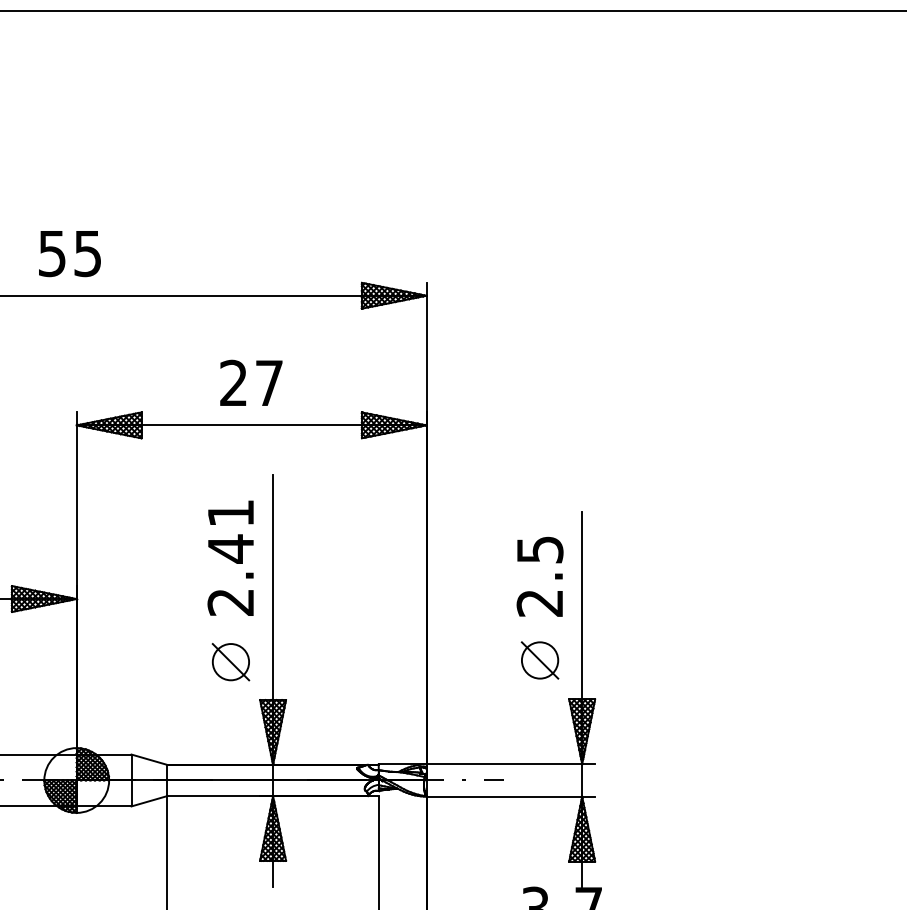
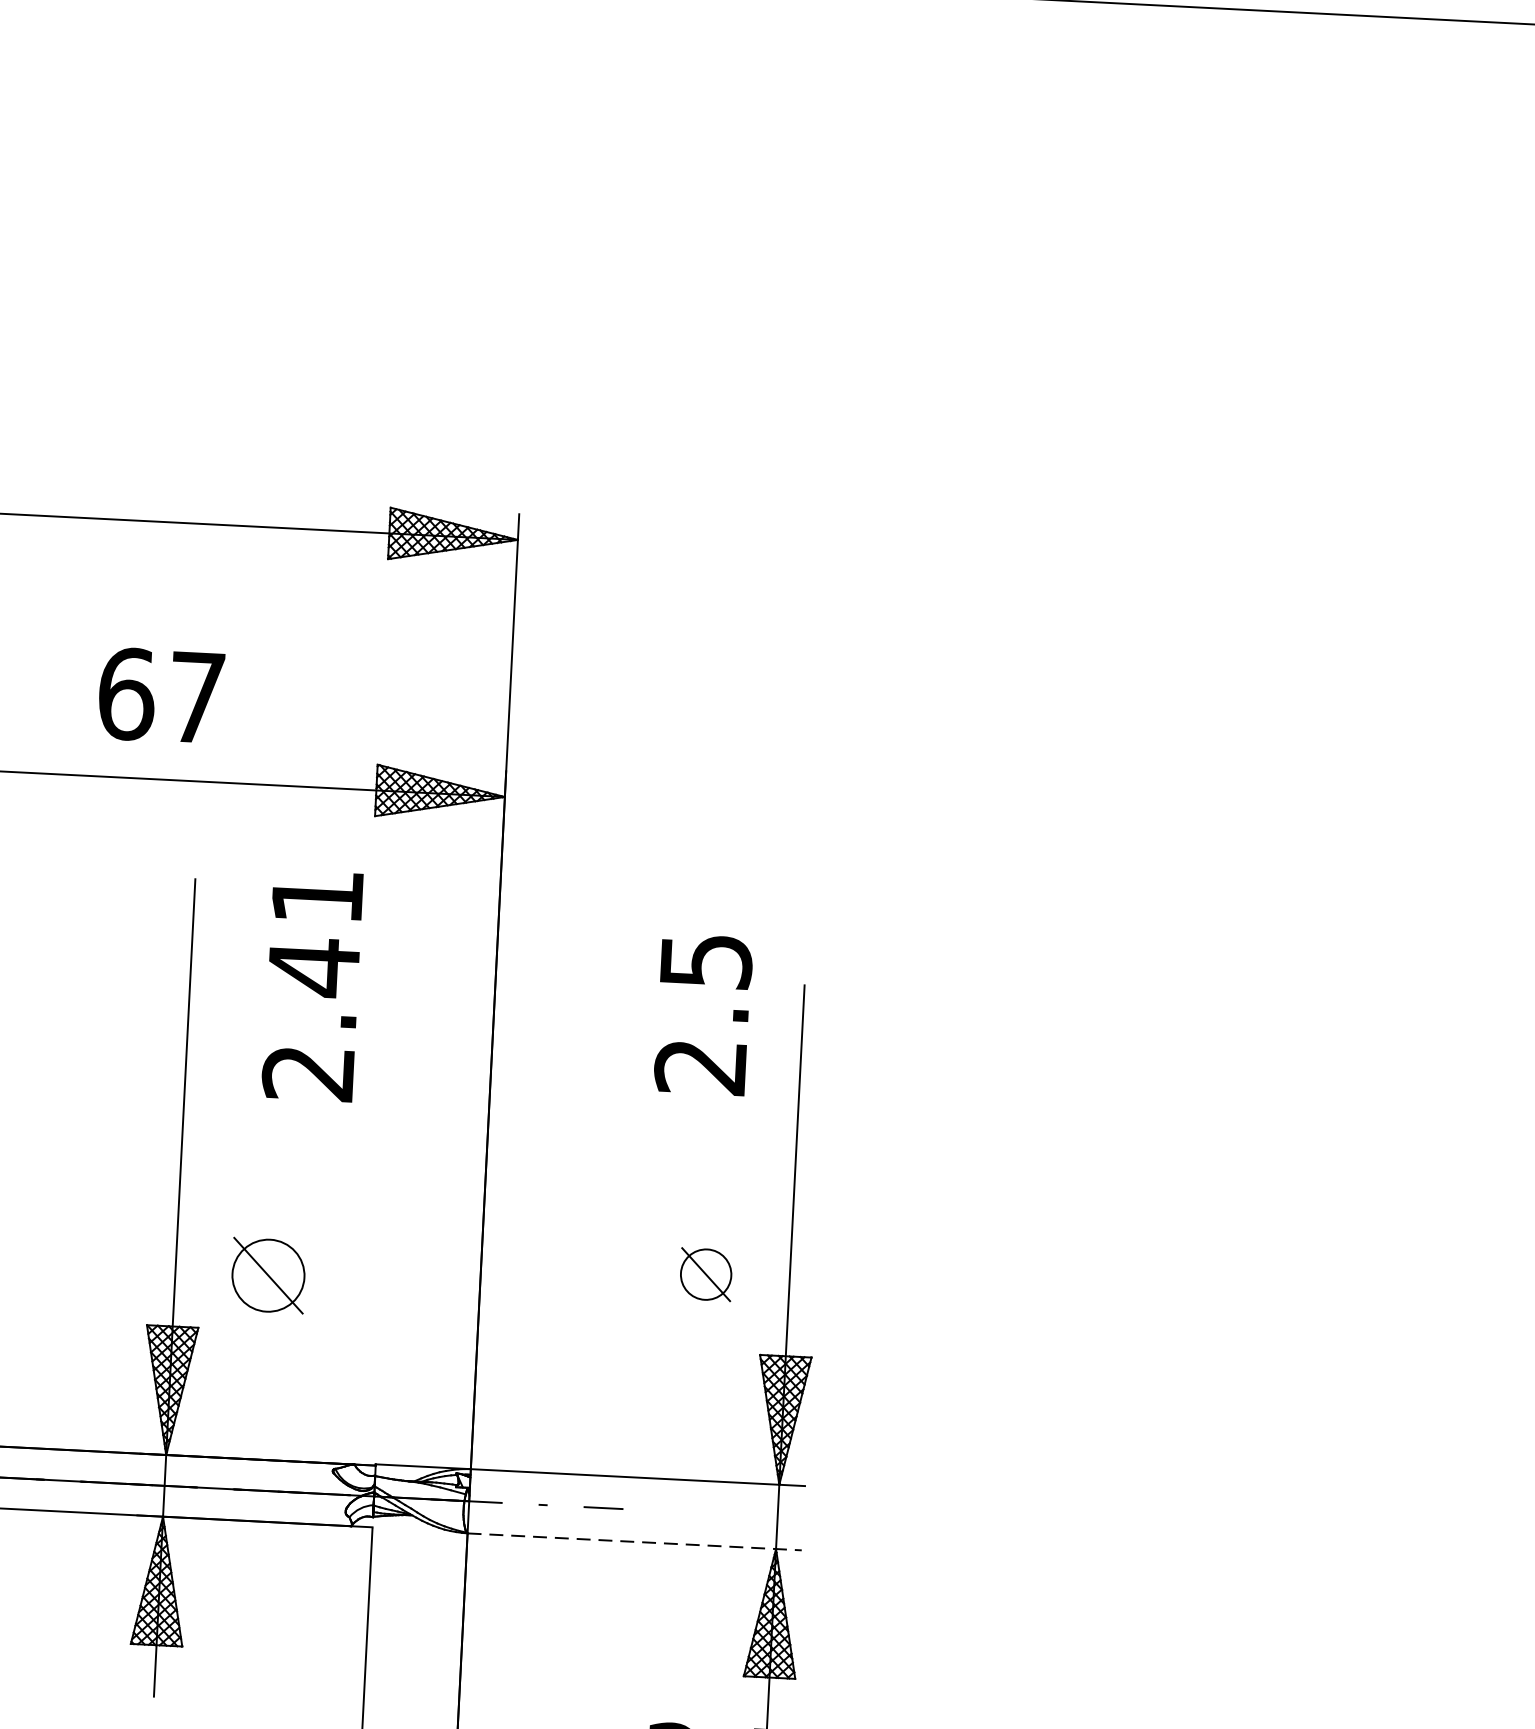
text: (234, 382) -> (128, 692), 27 -> 67
text: (230, 557) -> (312, 984), moved
text: (539, 576) -> (702, 1014), moved
part: (539, 660) -> (705, 1274), size x0.7
part: (230, 662) -> (267, 1276), moved
line: (511, 796) -> (635, 1541), solid -> dashed

